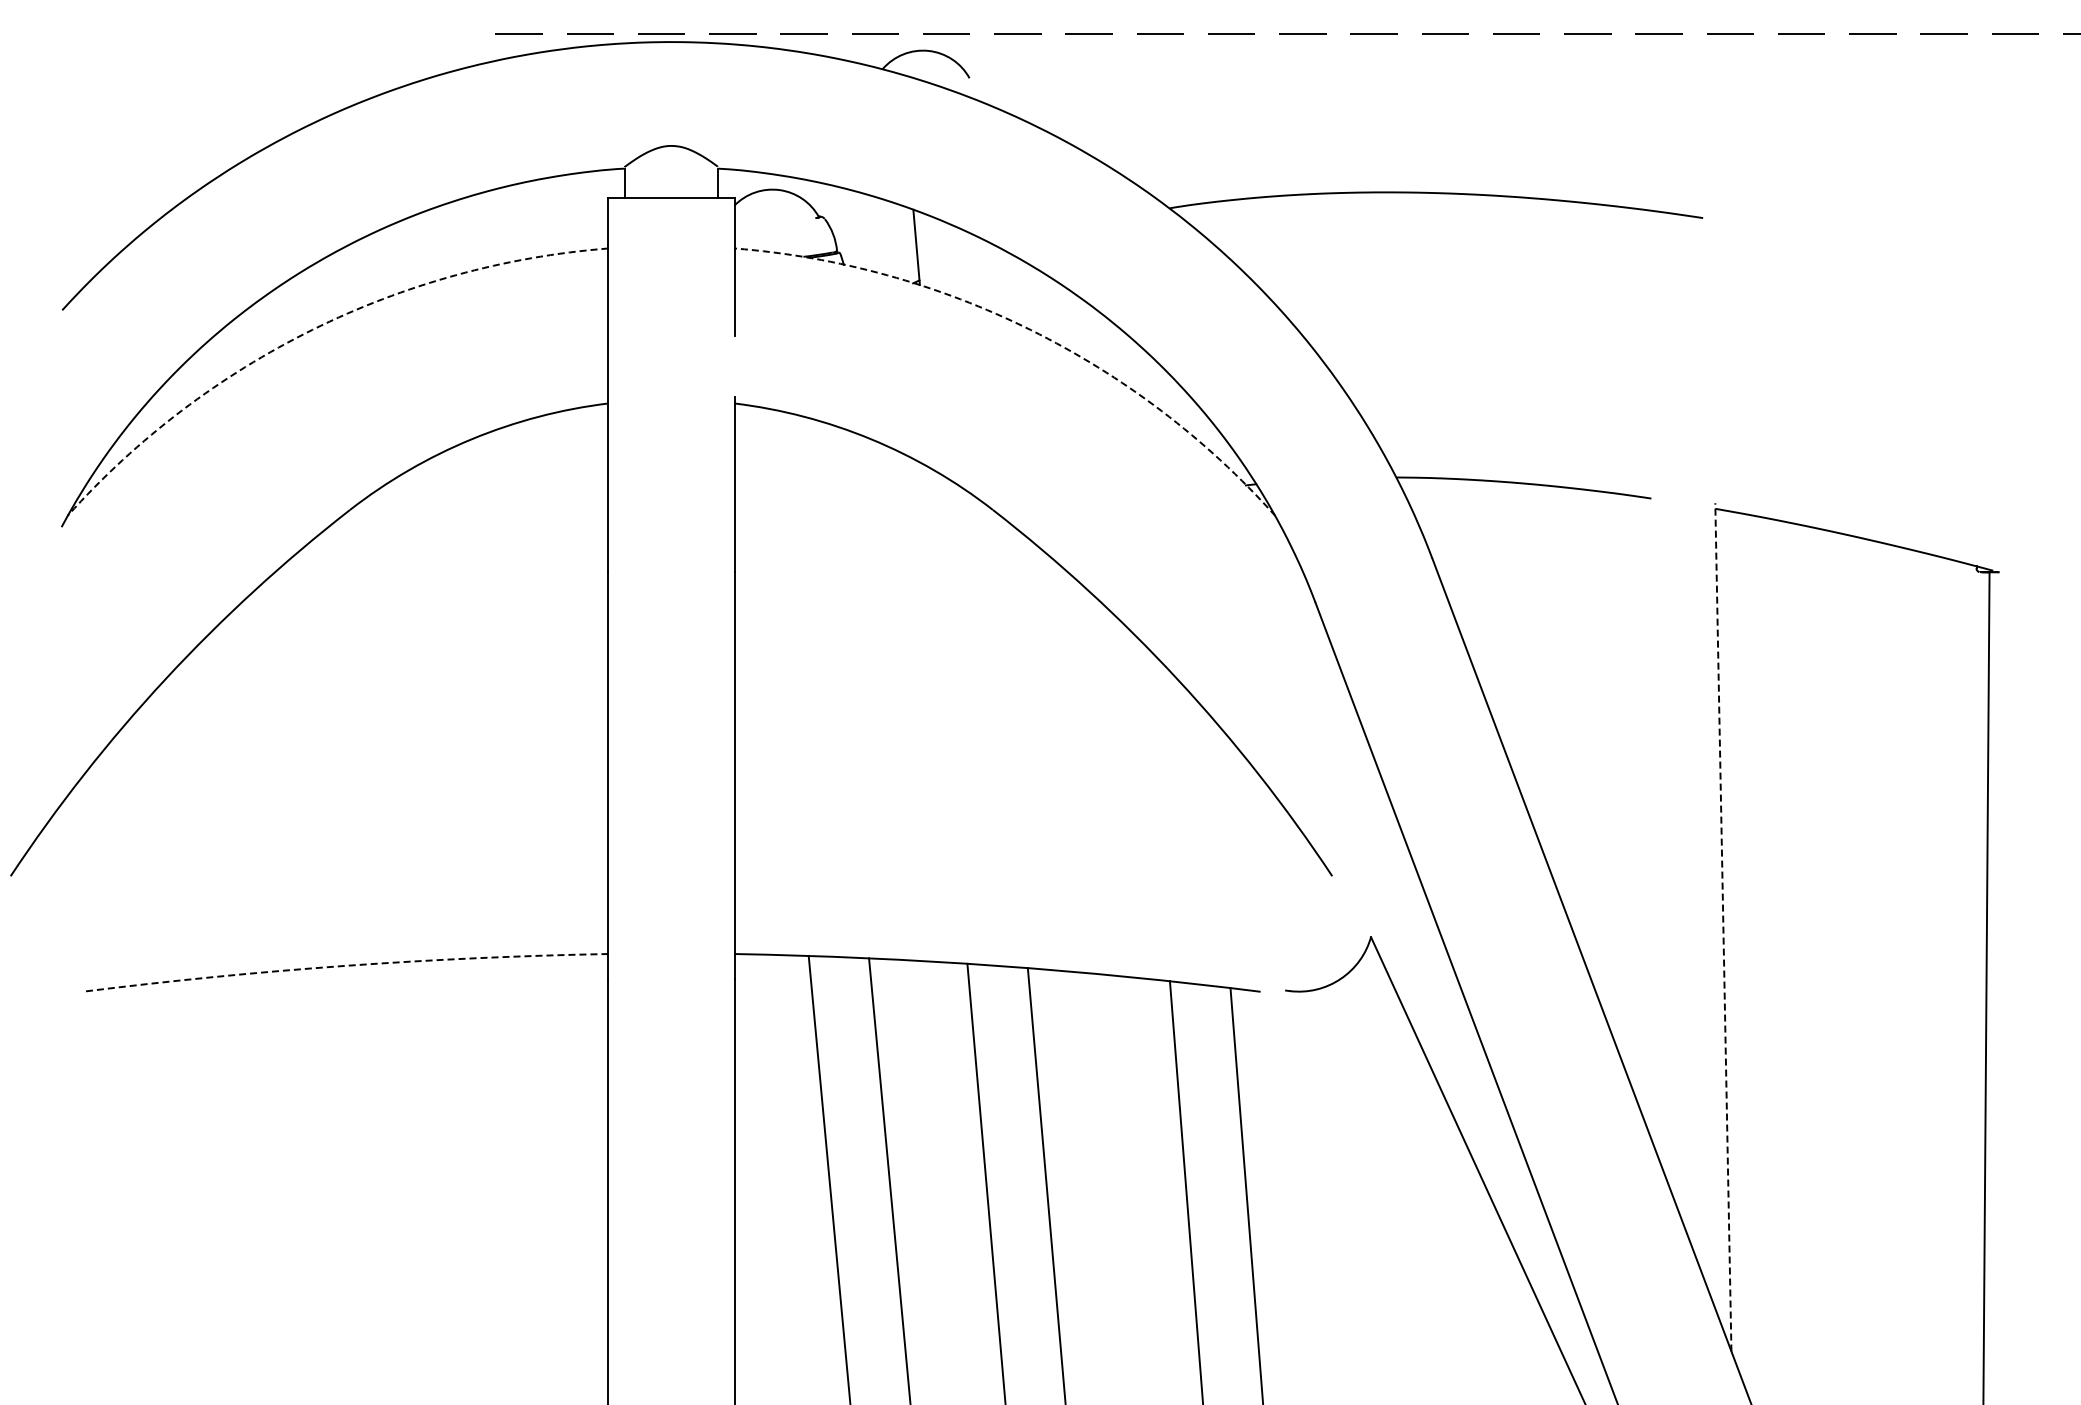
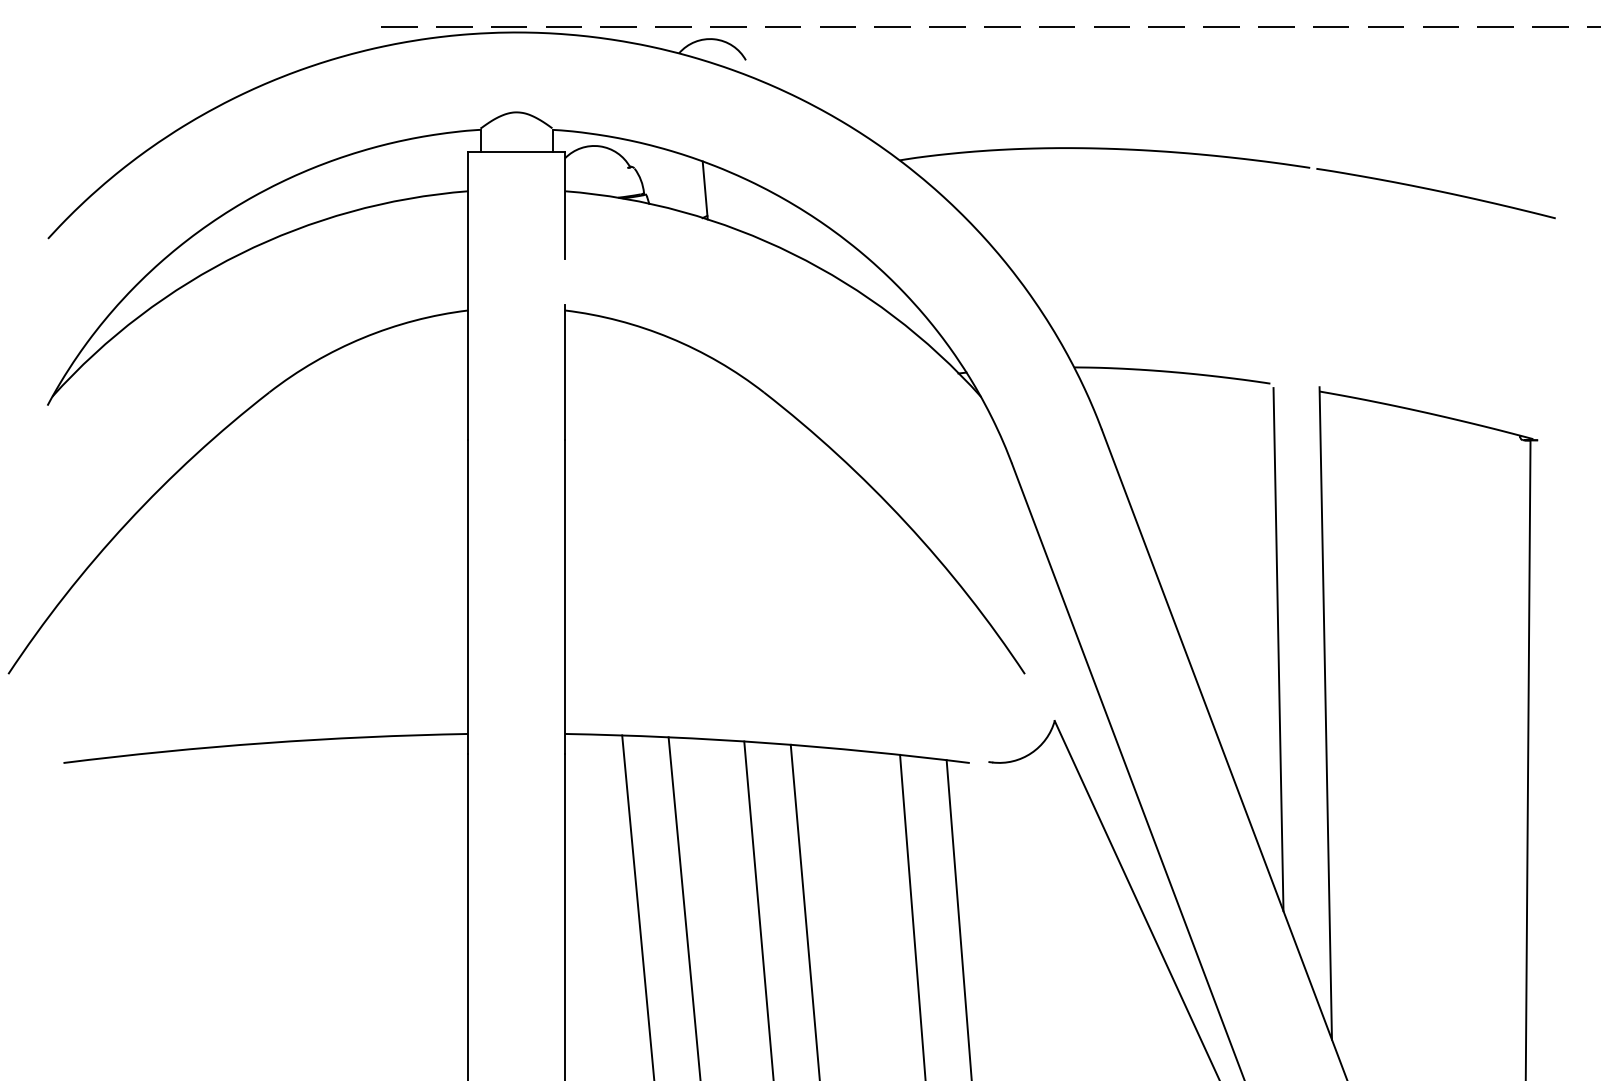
curve: (1866, 248) -> (1435, 191), added
arc: (312, 329) -> (240, 253), dashed -> solid
arc: (1030, 330) -> (792, 254), dashed -> solid
line: (1661, 844) -> (1278, 649), added
line: (1723, 926) -> (1325, 712), dashed -> solid
arc: (344, 965) -> (265, 742), dashed -> solid

